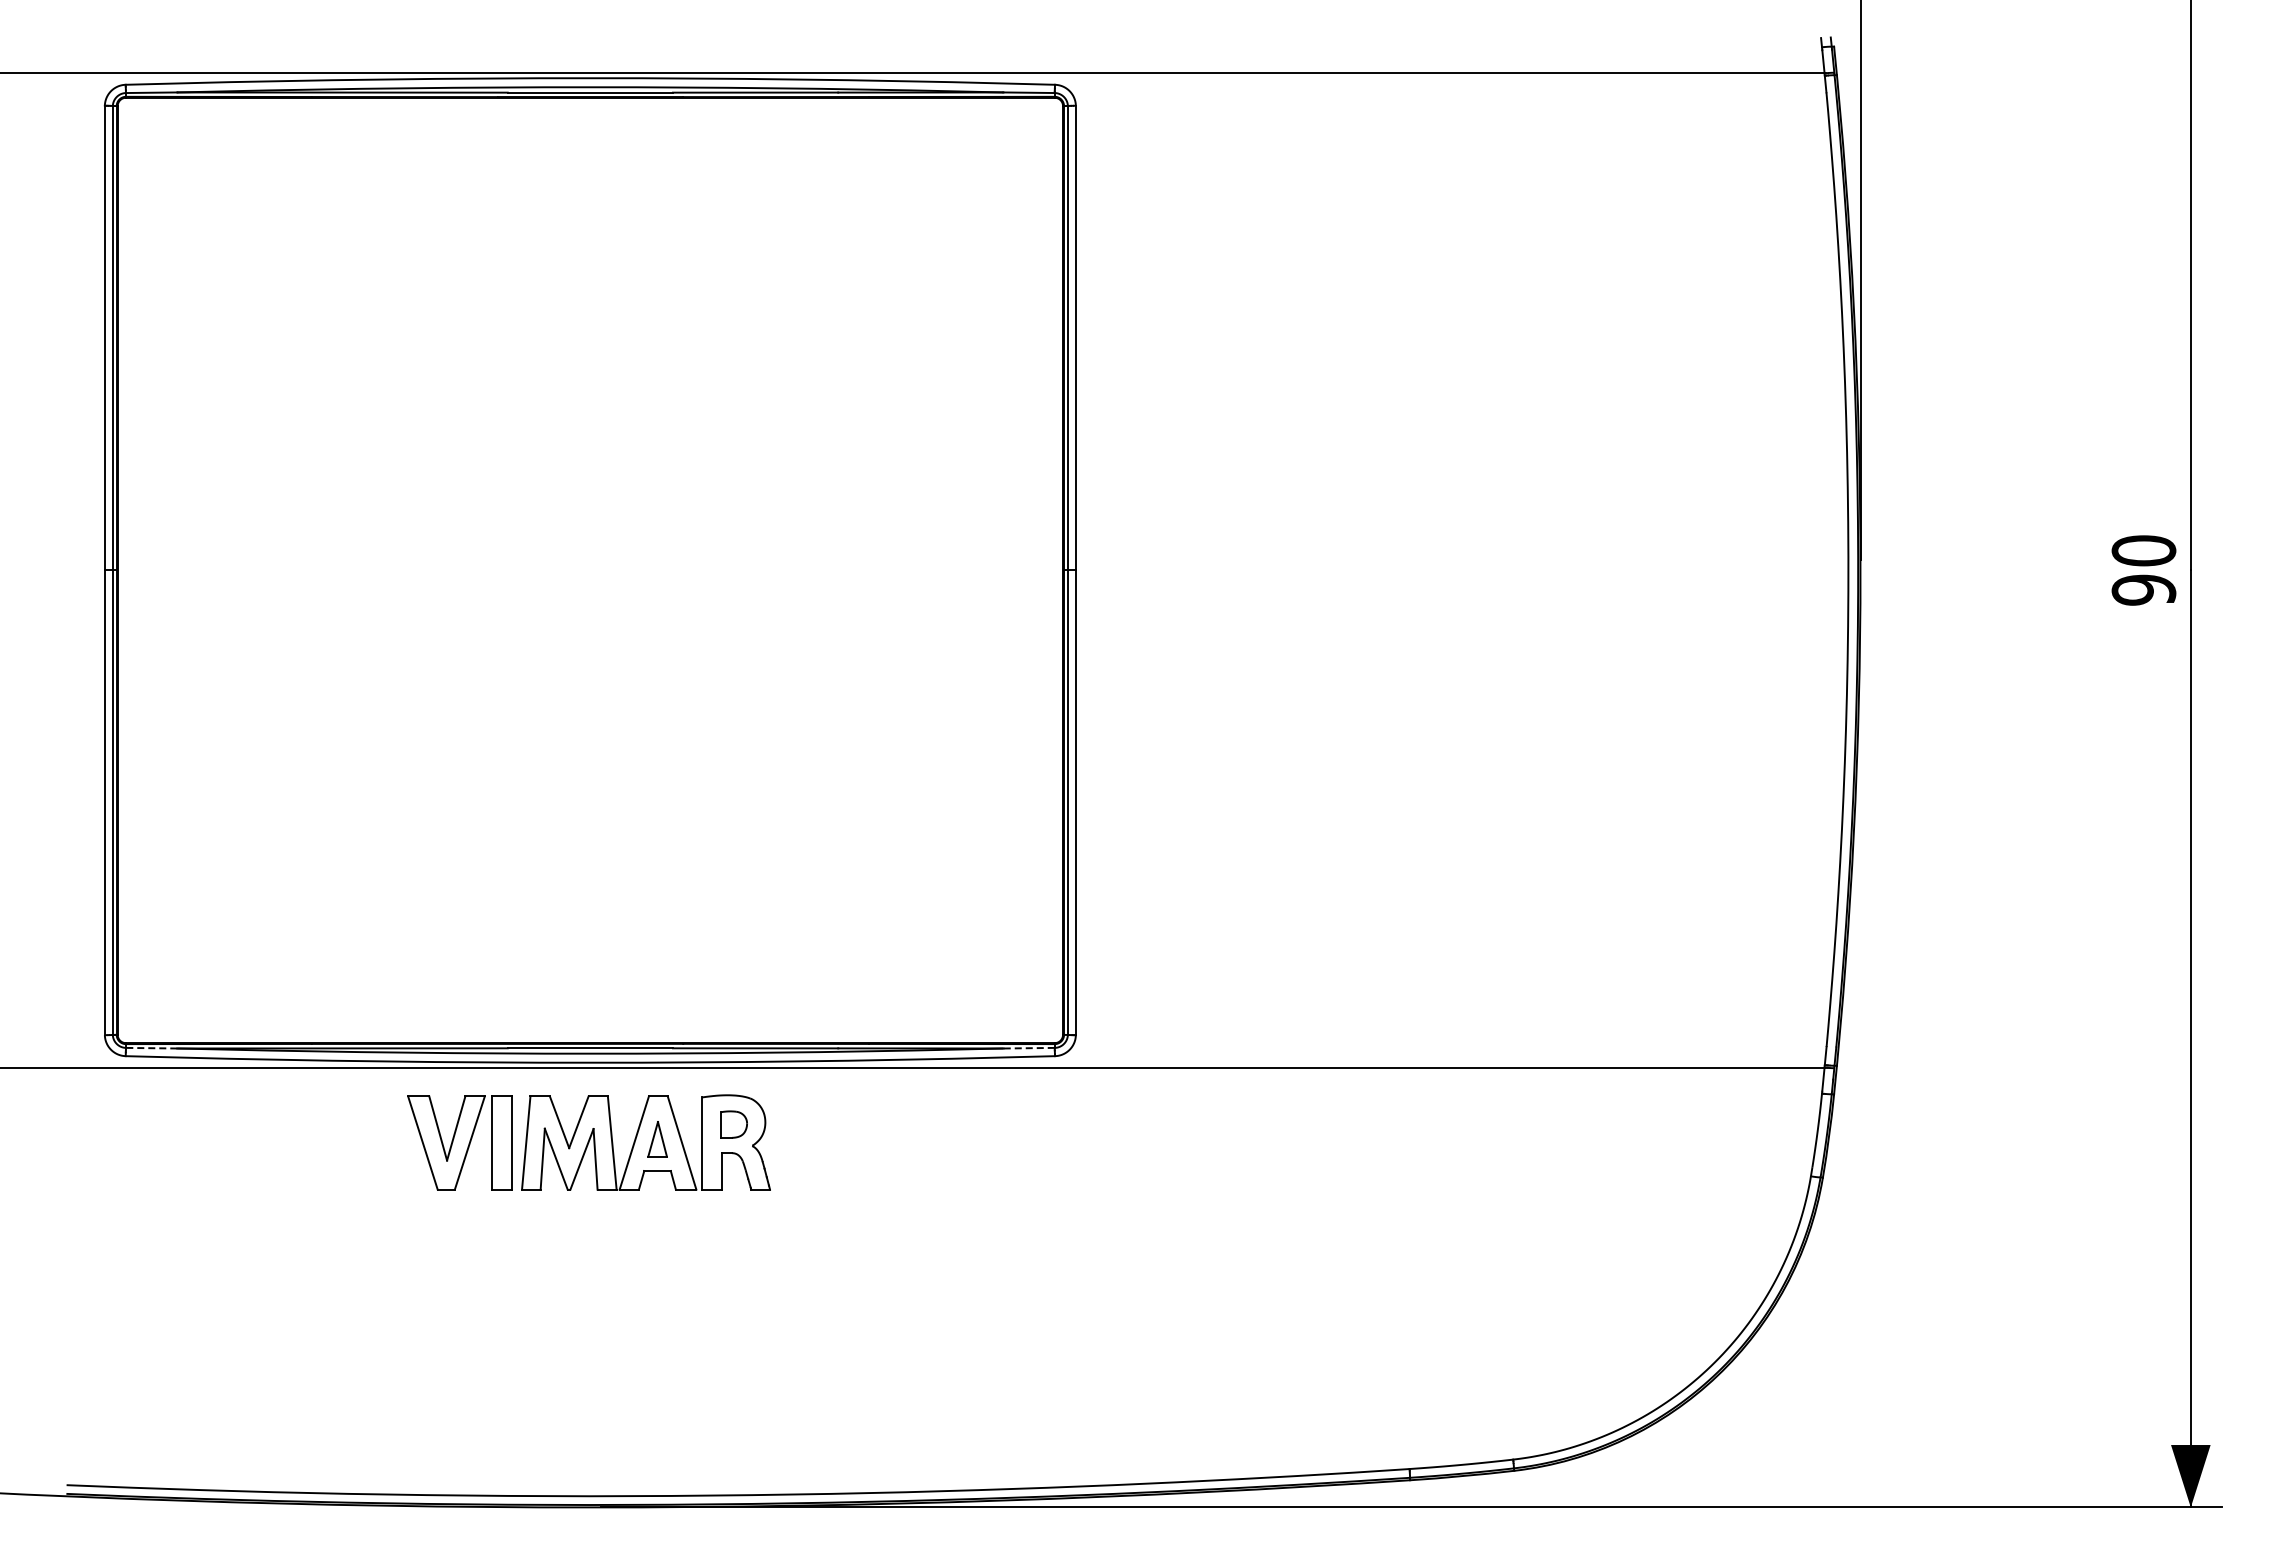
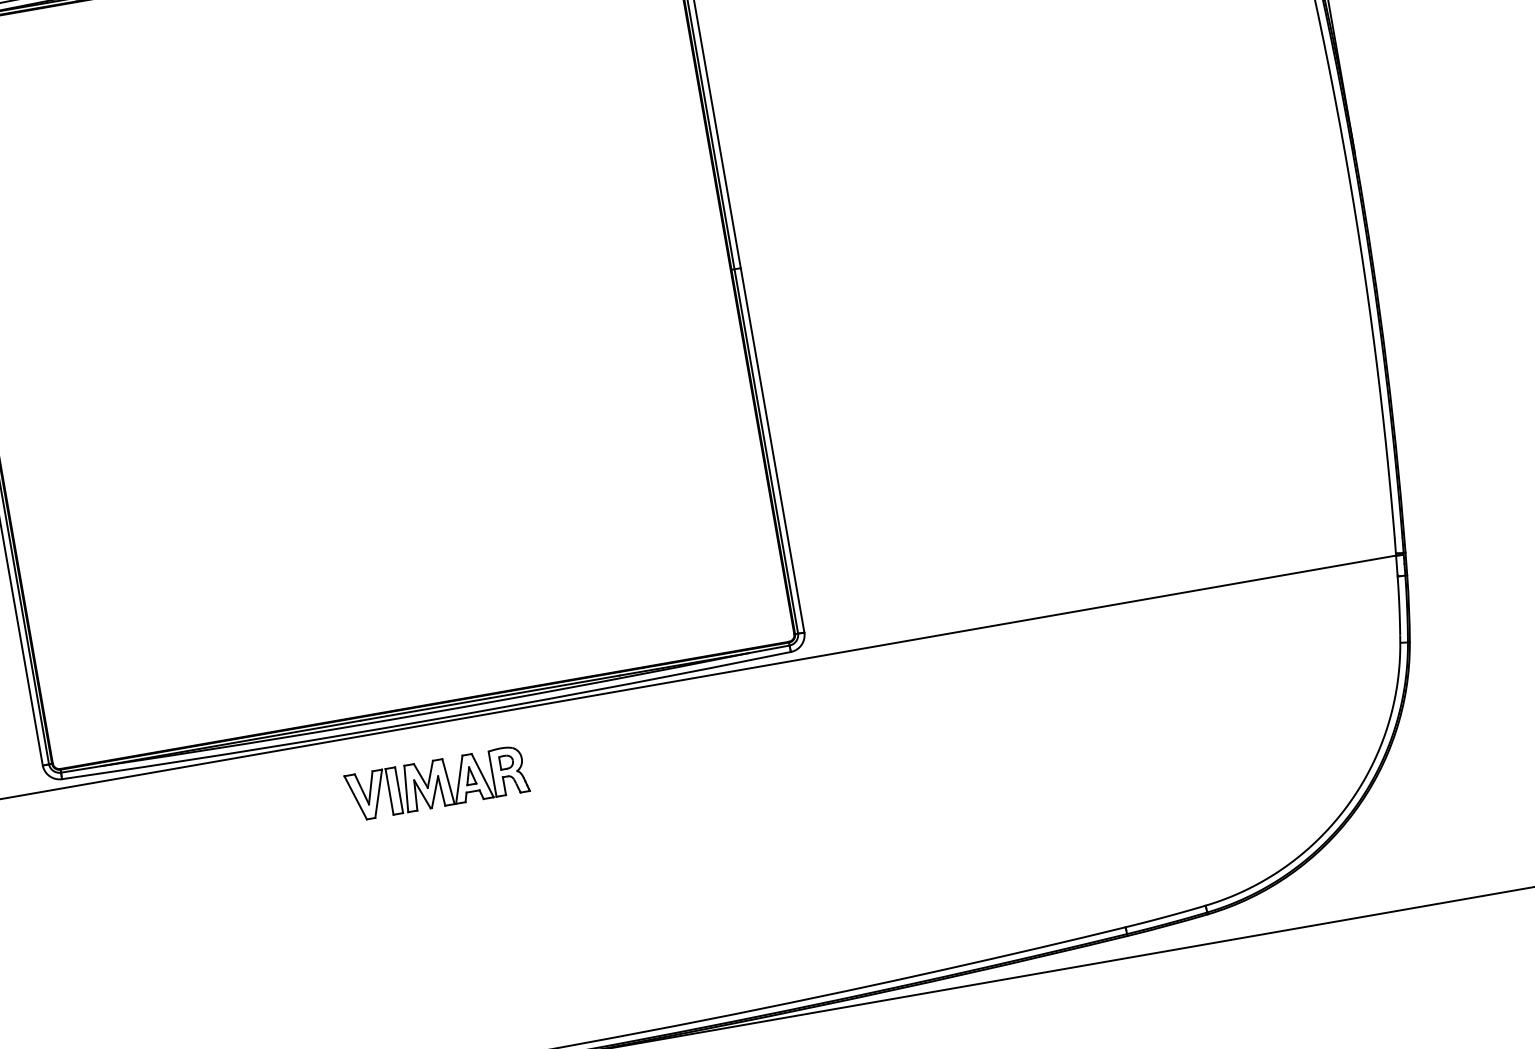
line: (151, 1048) -> (81, 769), dashed -> solid
line: (1029, 1048) -> (769, 649), dashed -> solid
part: (588, 1141) -> (436, 782), size x0.62

